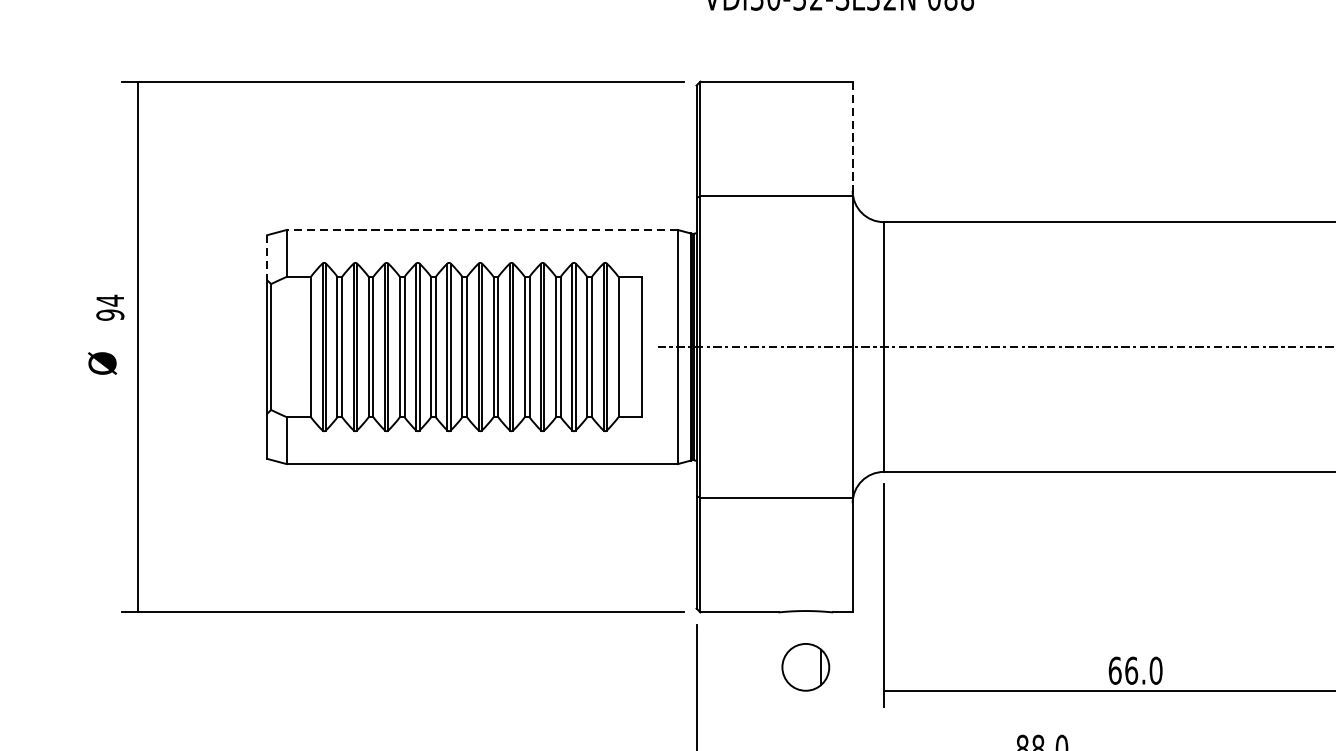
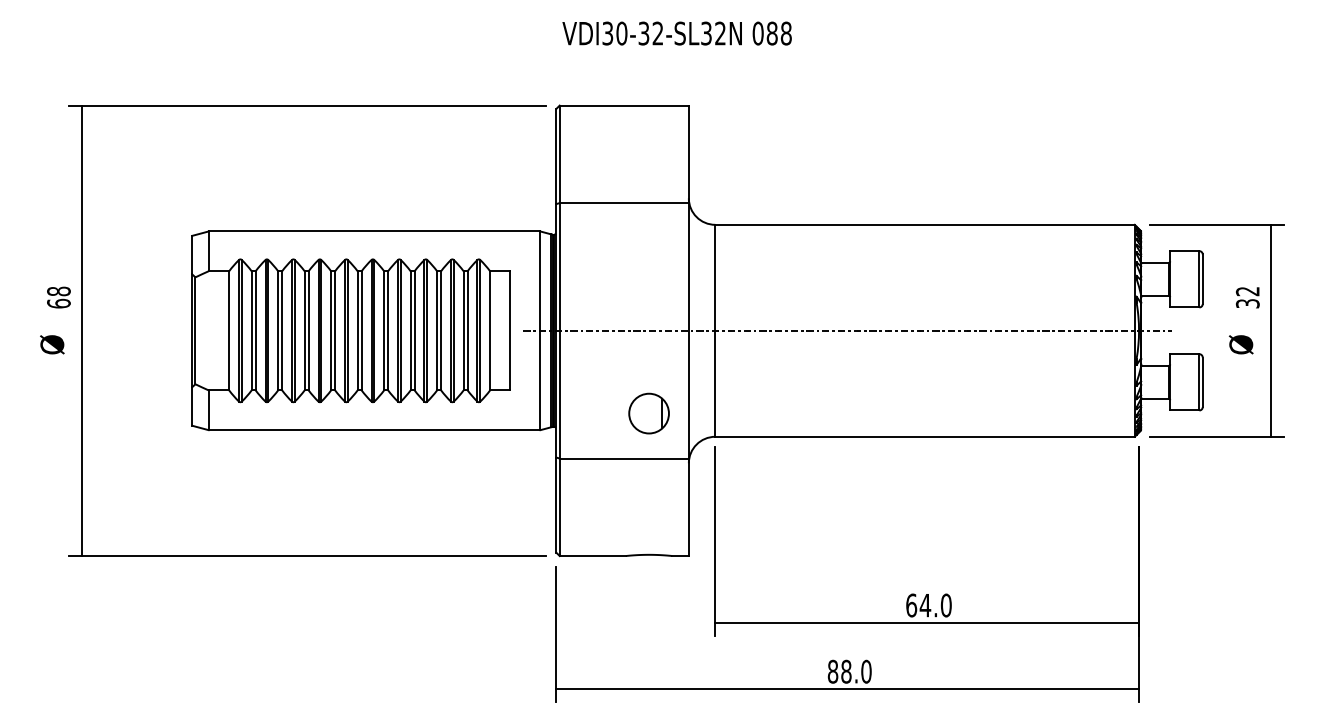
line: (852, 139) -> (688, 154), dashed -> solid
line: (482, 229) -> (374, 231), dashed -> solid
line: (267, 258) -> (192, 255), dashed -> solid
text: (109, 307) -> (58, 297), 94 -> 68
part: (805, 667) -> (648, 413), moved
text: (1131, 670) -> (925, 605), 66.0 -> 64.0

